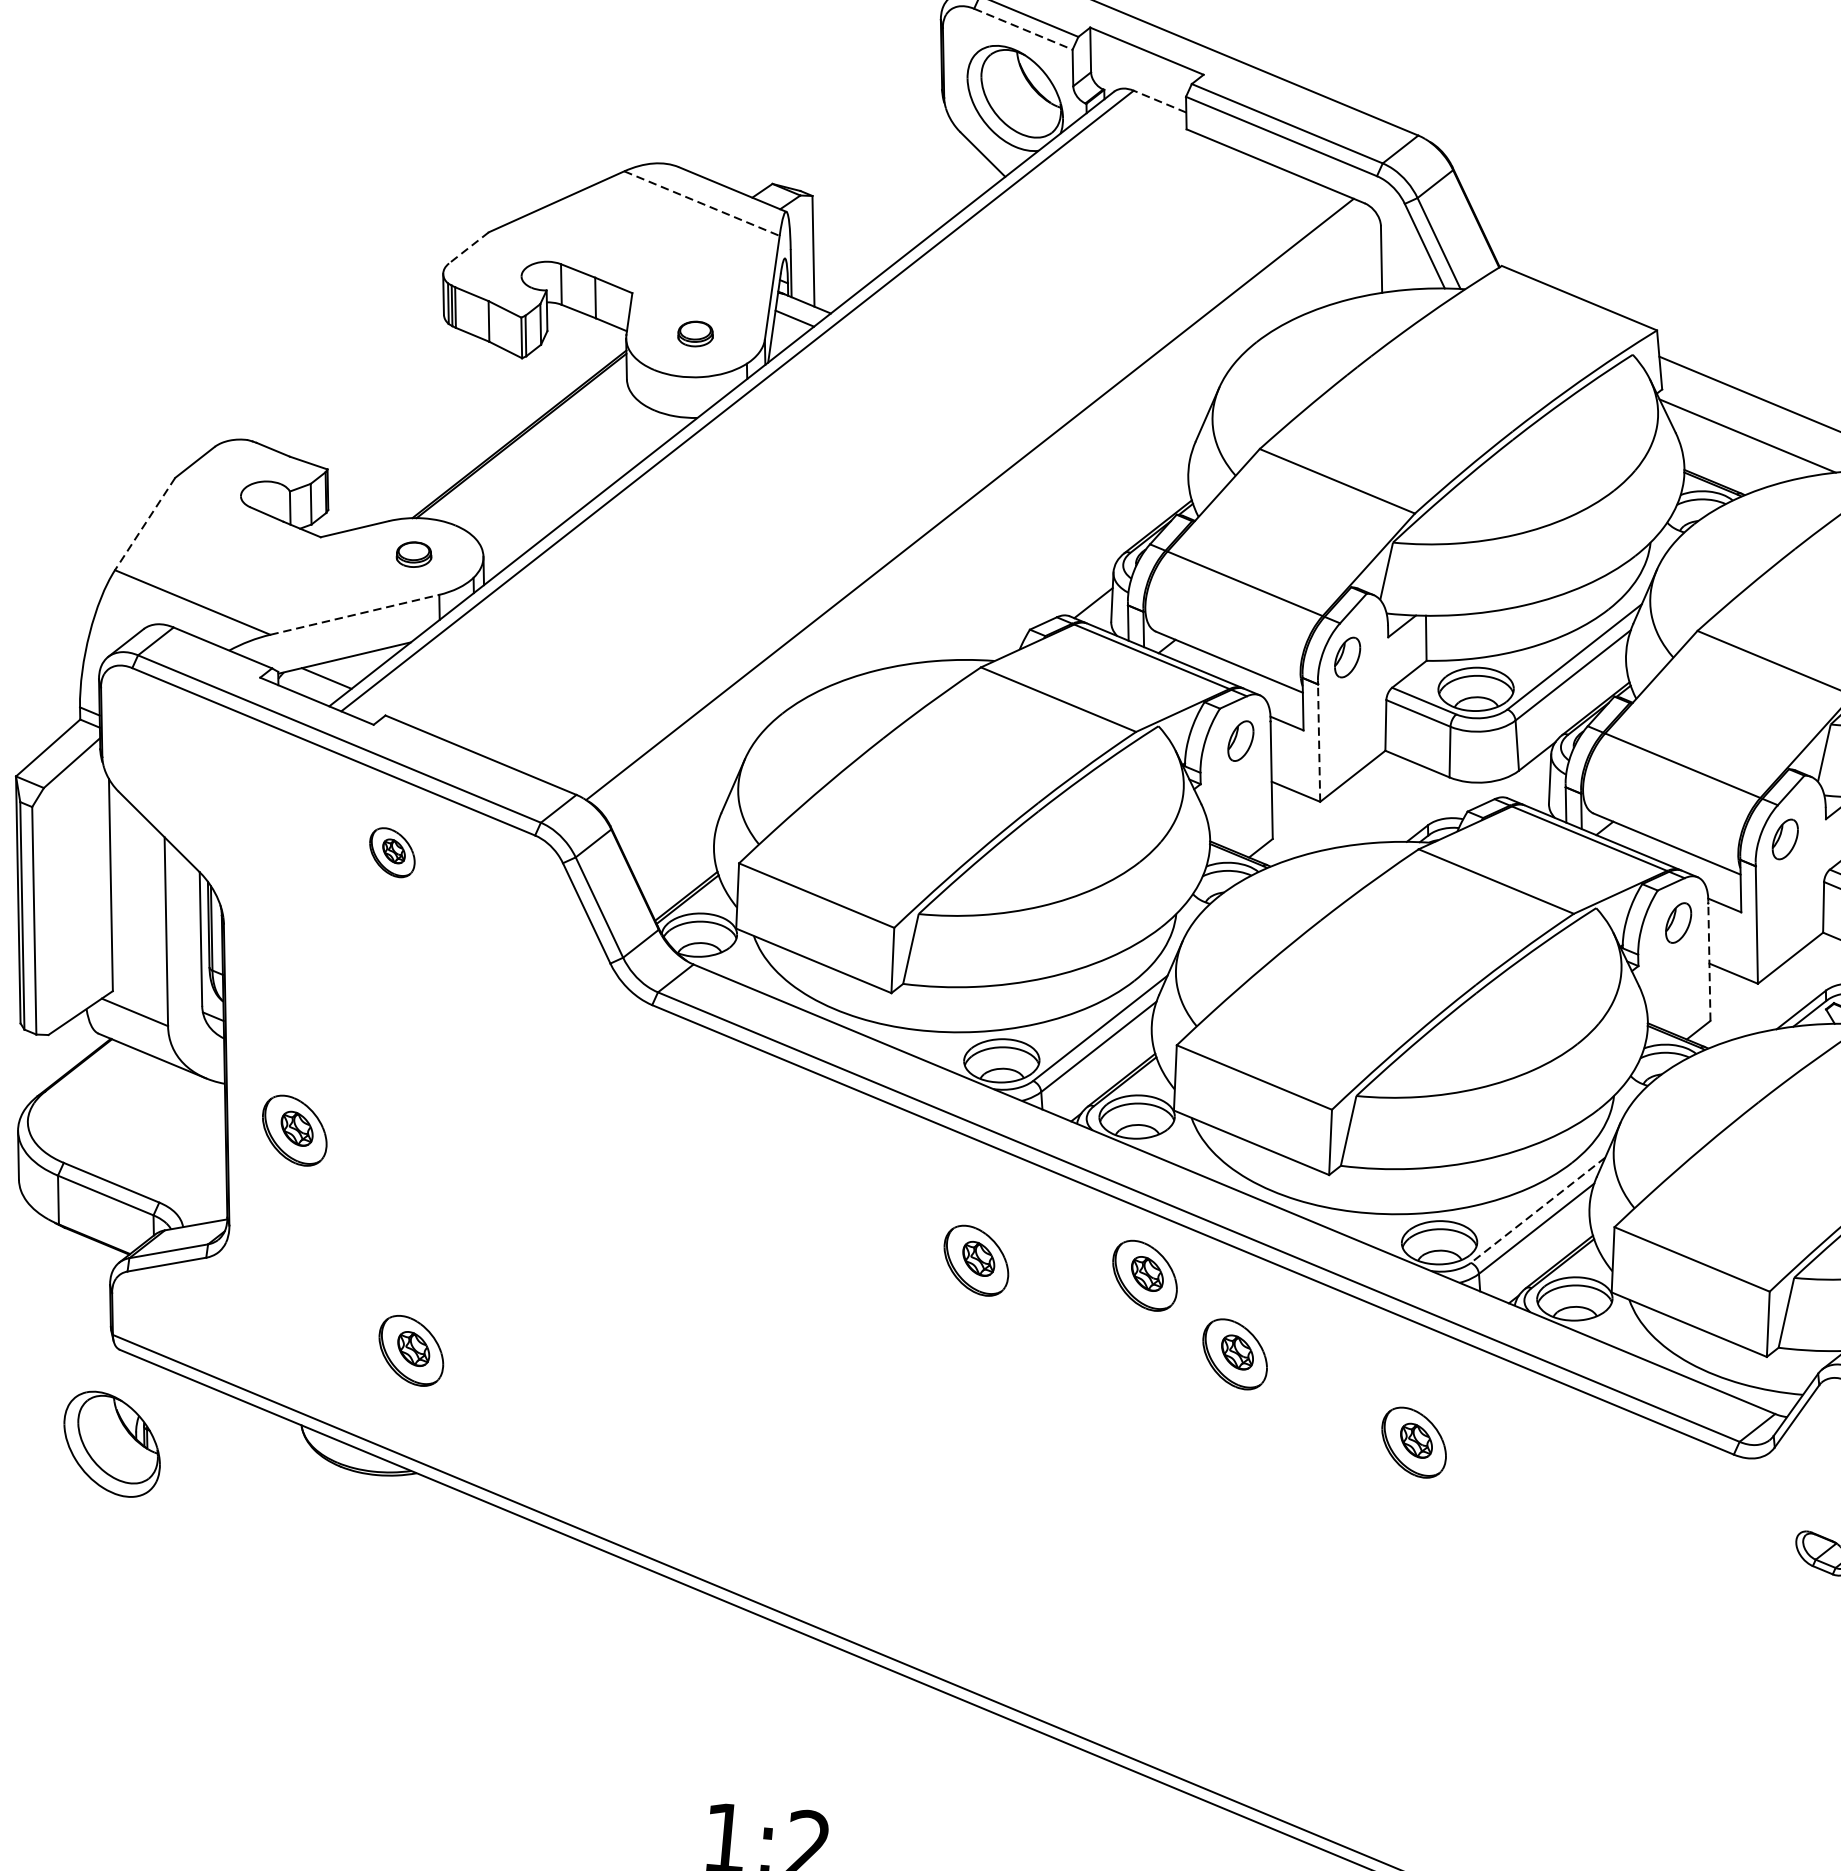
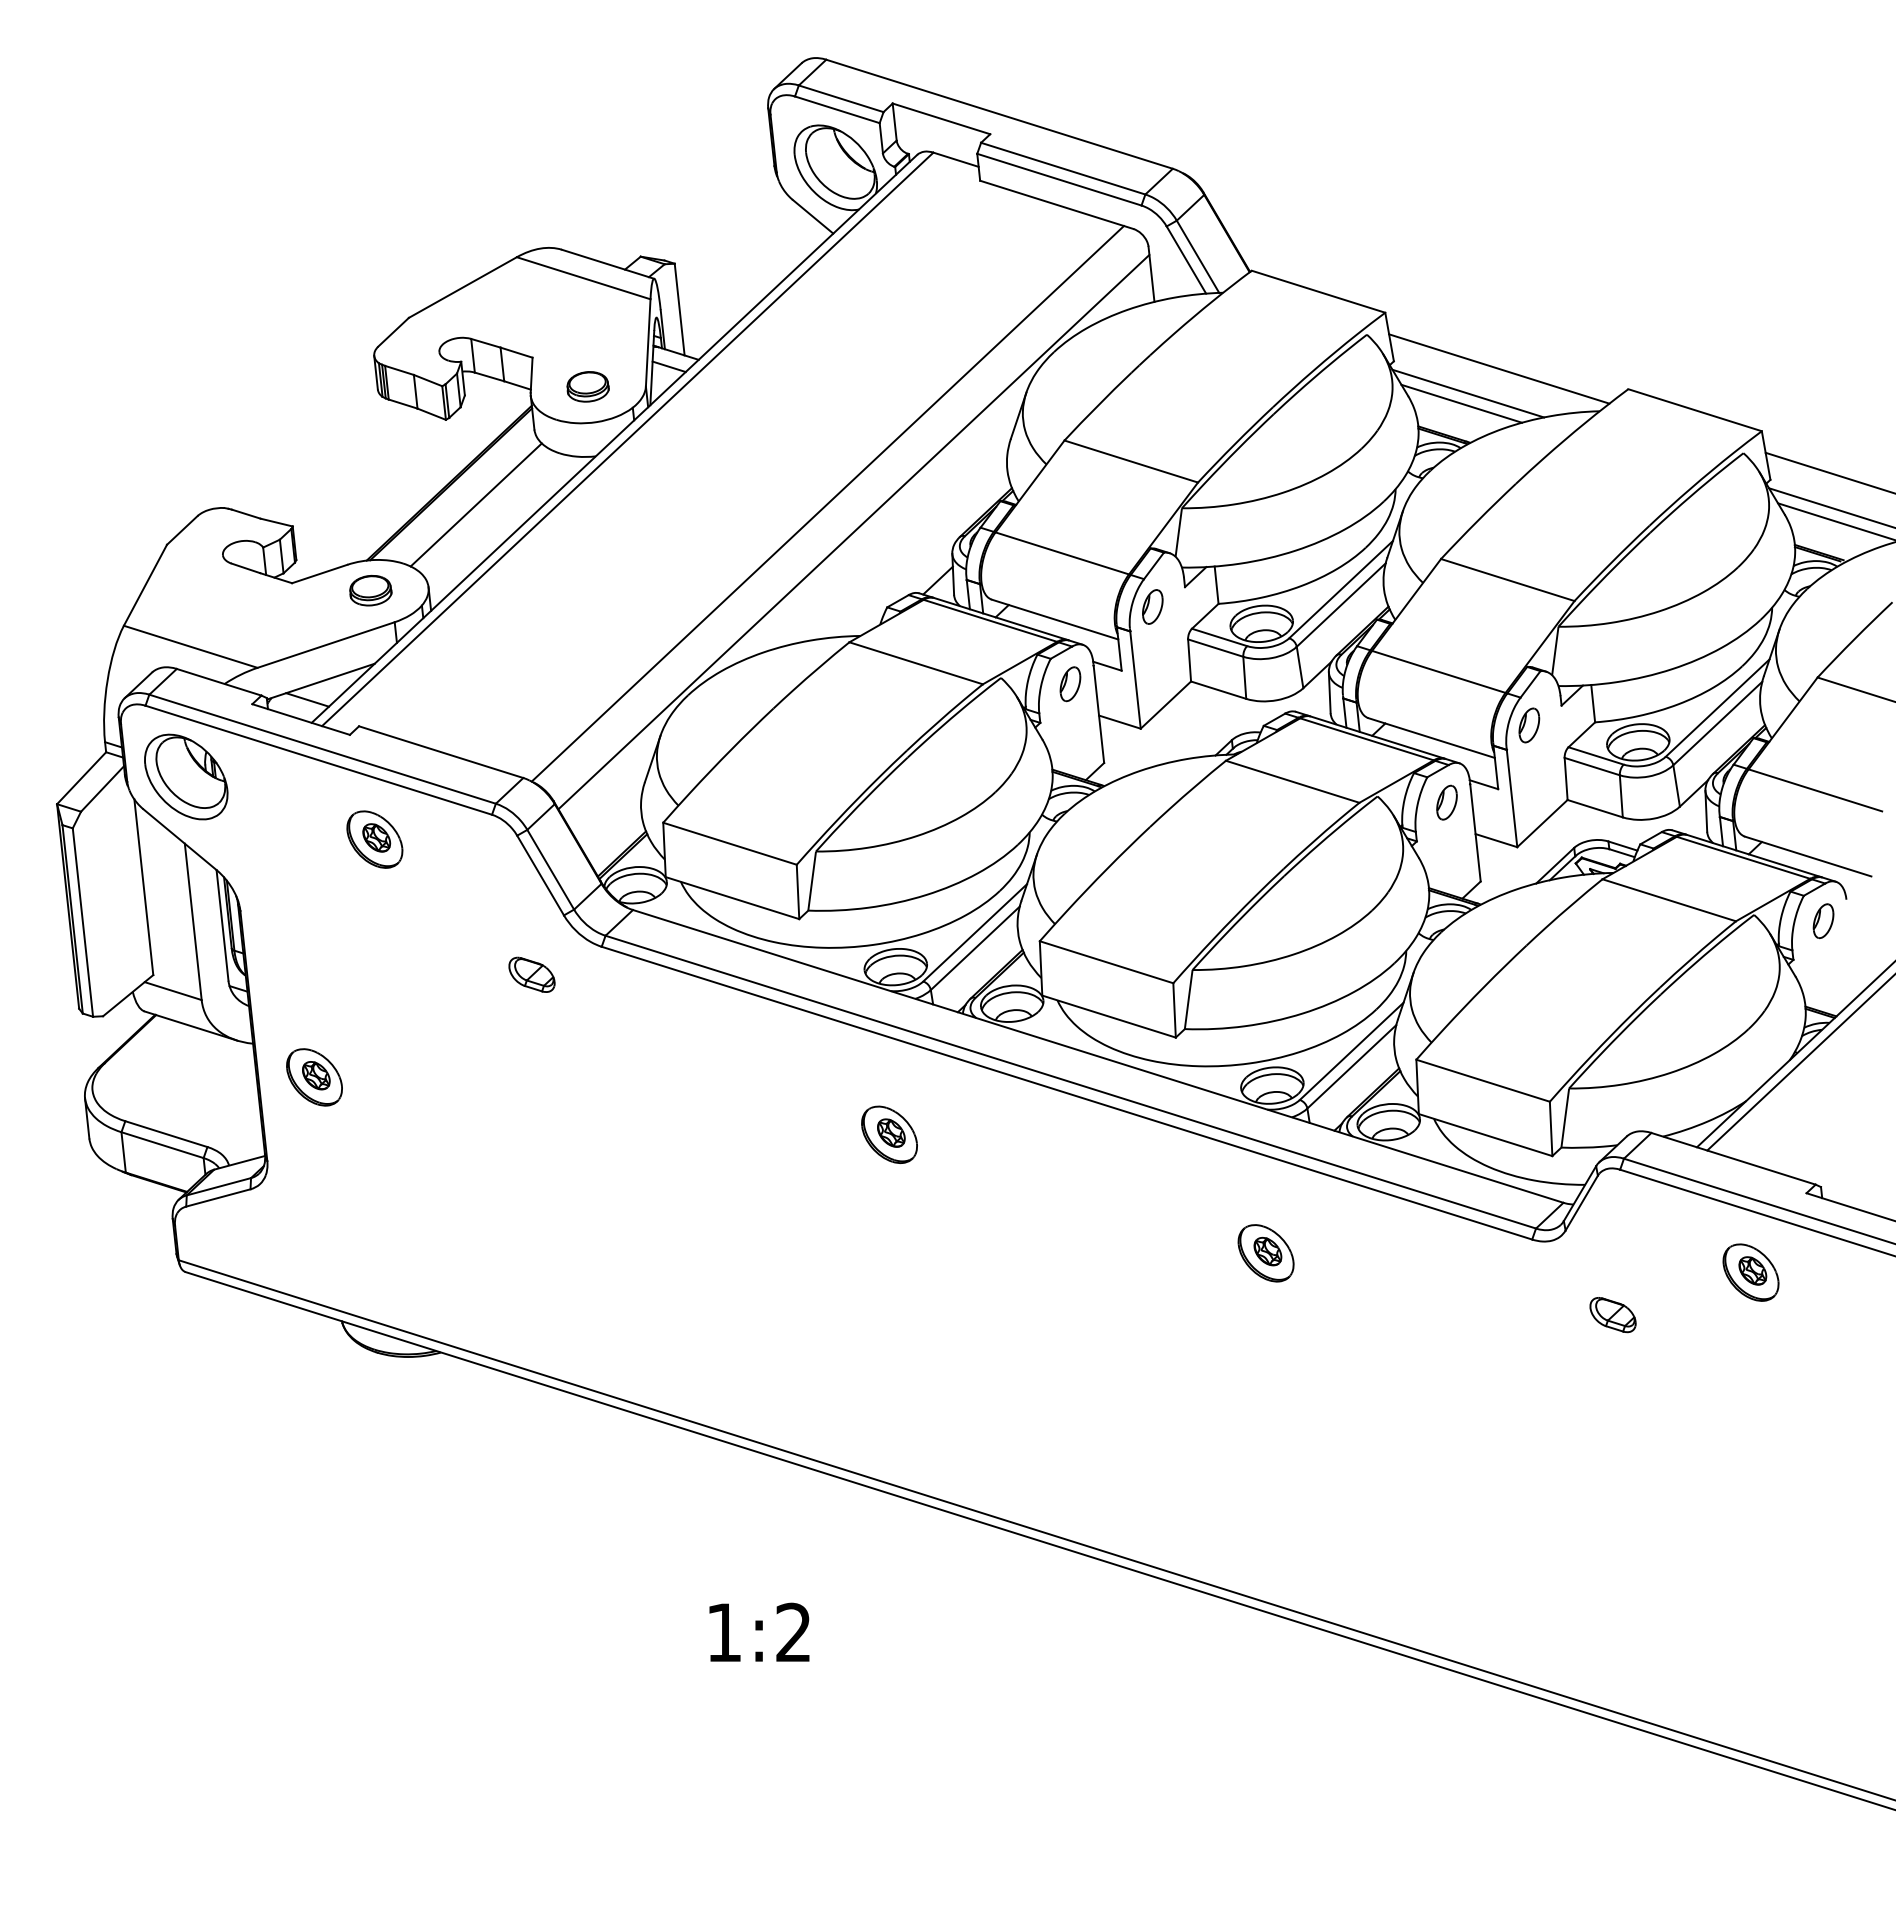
line: (1023, 28) -> (837, 109), dashed -> solid
line: (1160, 101) -> (956, 159), dashed -> solid
line: (702, 204) -> (584, 278), dashed -> solid
line: (468, 248) -> (393, 332), dashed -> solid
part: (695, 333) -> (587, 386), size x1.43
line: (1738, 447) -> (1461, 403), added
line: (548, 462) -> (475, 504), added
line: (145, 524) -> (145, 585), dashed -> solid
line: (997, 535) -> (853, 531), added
part: (413, 554) -> (370, 590), size x1.43
line: (355, 614) -> (326, 644), dashed -> solid
line: (1319, 743) -> (1135, 680), dashed -> solid
part: (391, 852) -> (374, 839), size x1.43
line: (1709, 961) -> (1475, 832), dashed -> solid
part: (565, 1030) -> (531, 974), added
line: (1537, 1210) -> (1351, 1051), dashed -> solid
part: (1145, 1275) -> (1030, 1134), removed
part: (411, 1350) -> (427, 1251), removed
part: (1234, 1354) -> (1110, 1193), removed
part: (112, 1443) -> (186, 776), moved

